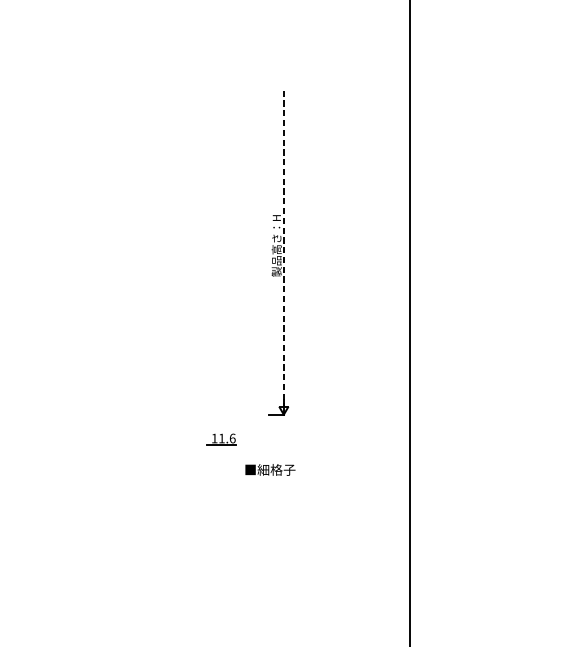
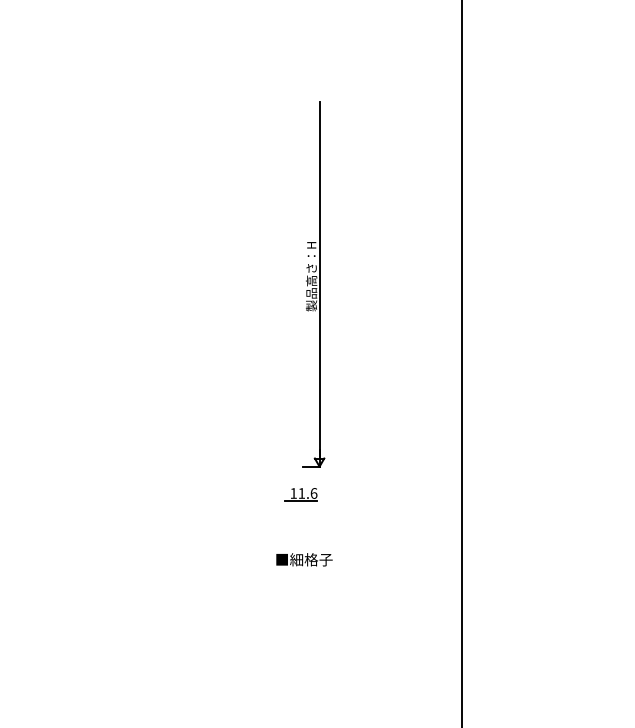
line: (283, 248) -> (319, 279), dashed -> solid
part: (220, 439) -> (300, 494), moved
text: (270, 469) -> (304, 559), moved

